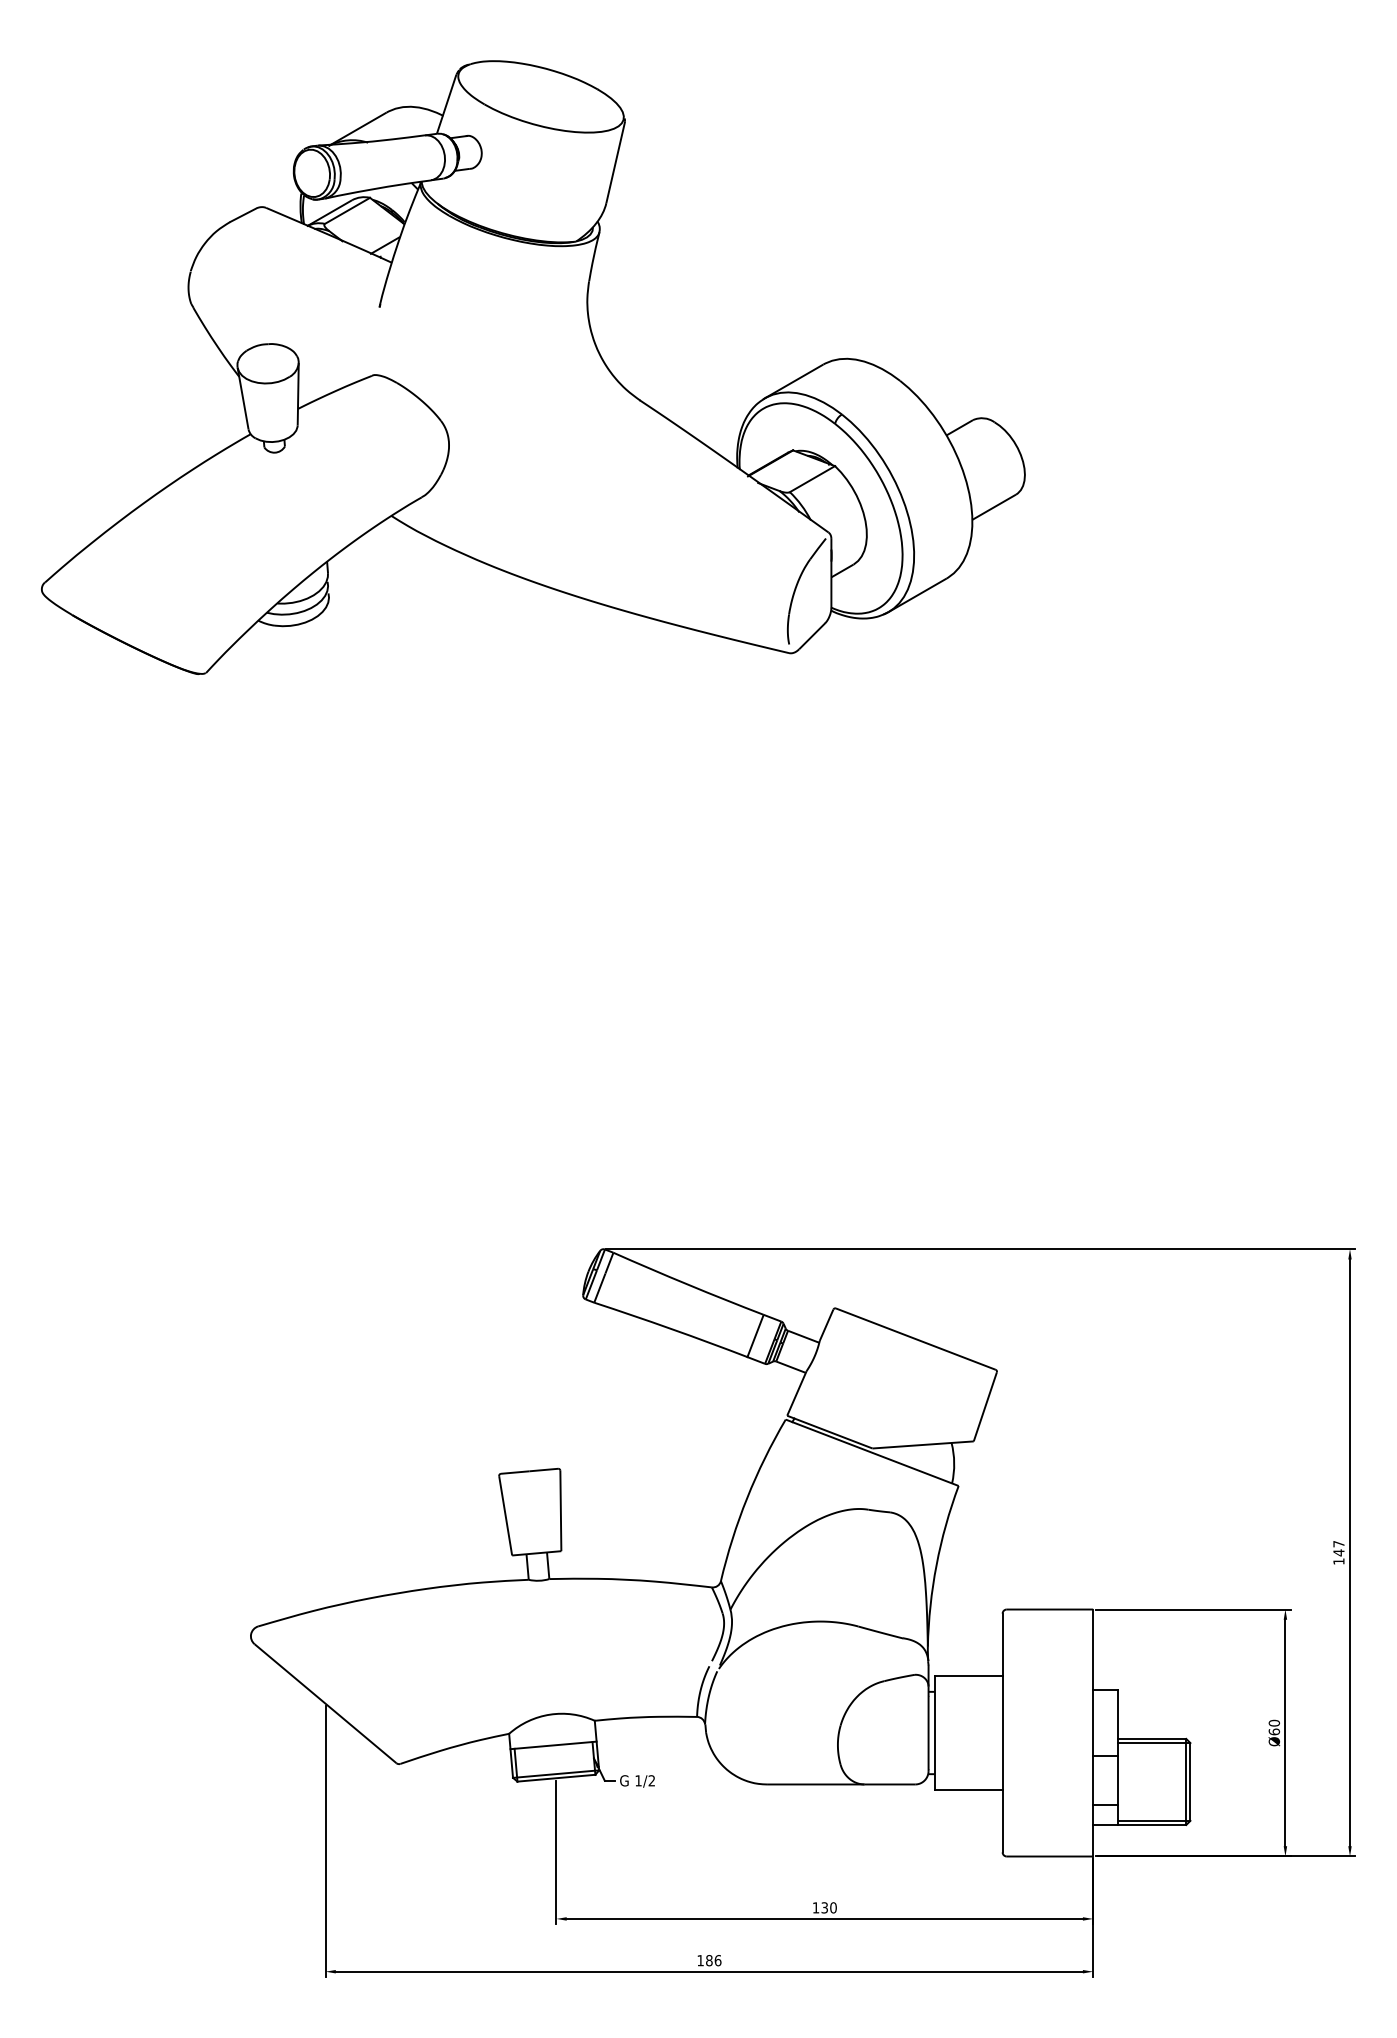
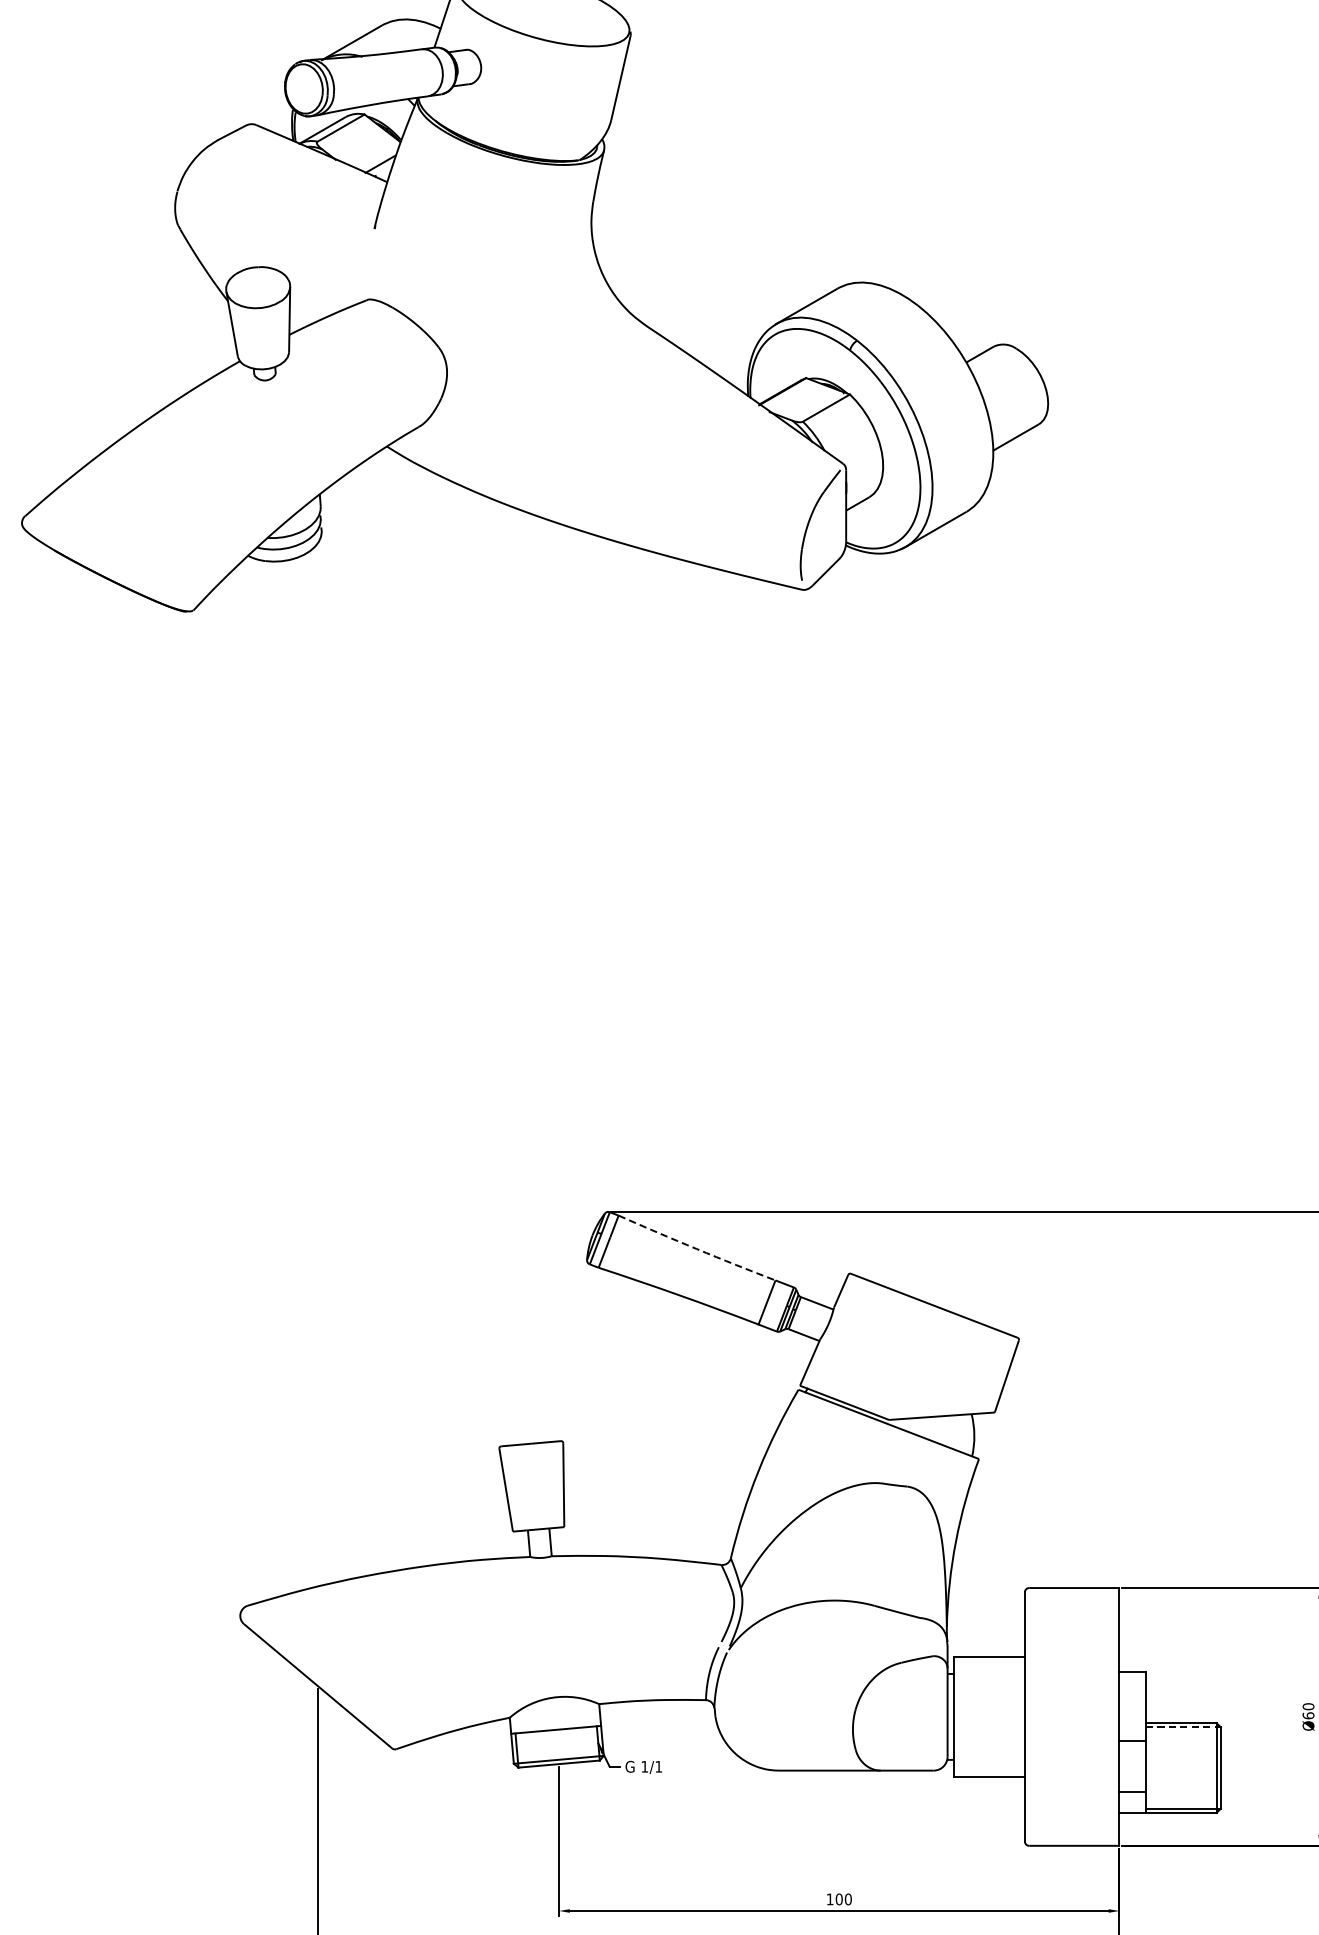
arc: (688, 1284) -> (697, 1248), solid -> dashed
line: (1154, 1743) -> (1183, 1727), solid -> dashed
text: (651, 1780) -> (658, 1766), 1/2 -> 1/1
text: (824, 1907) -> (838, 1899), 130 -> 100

